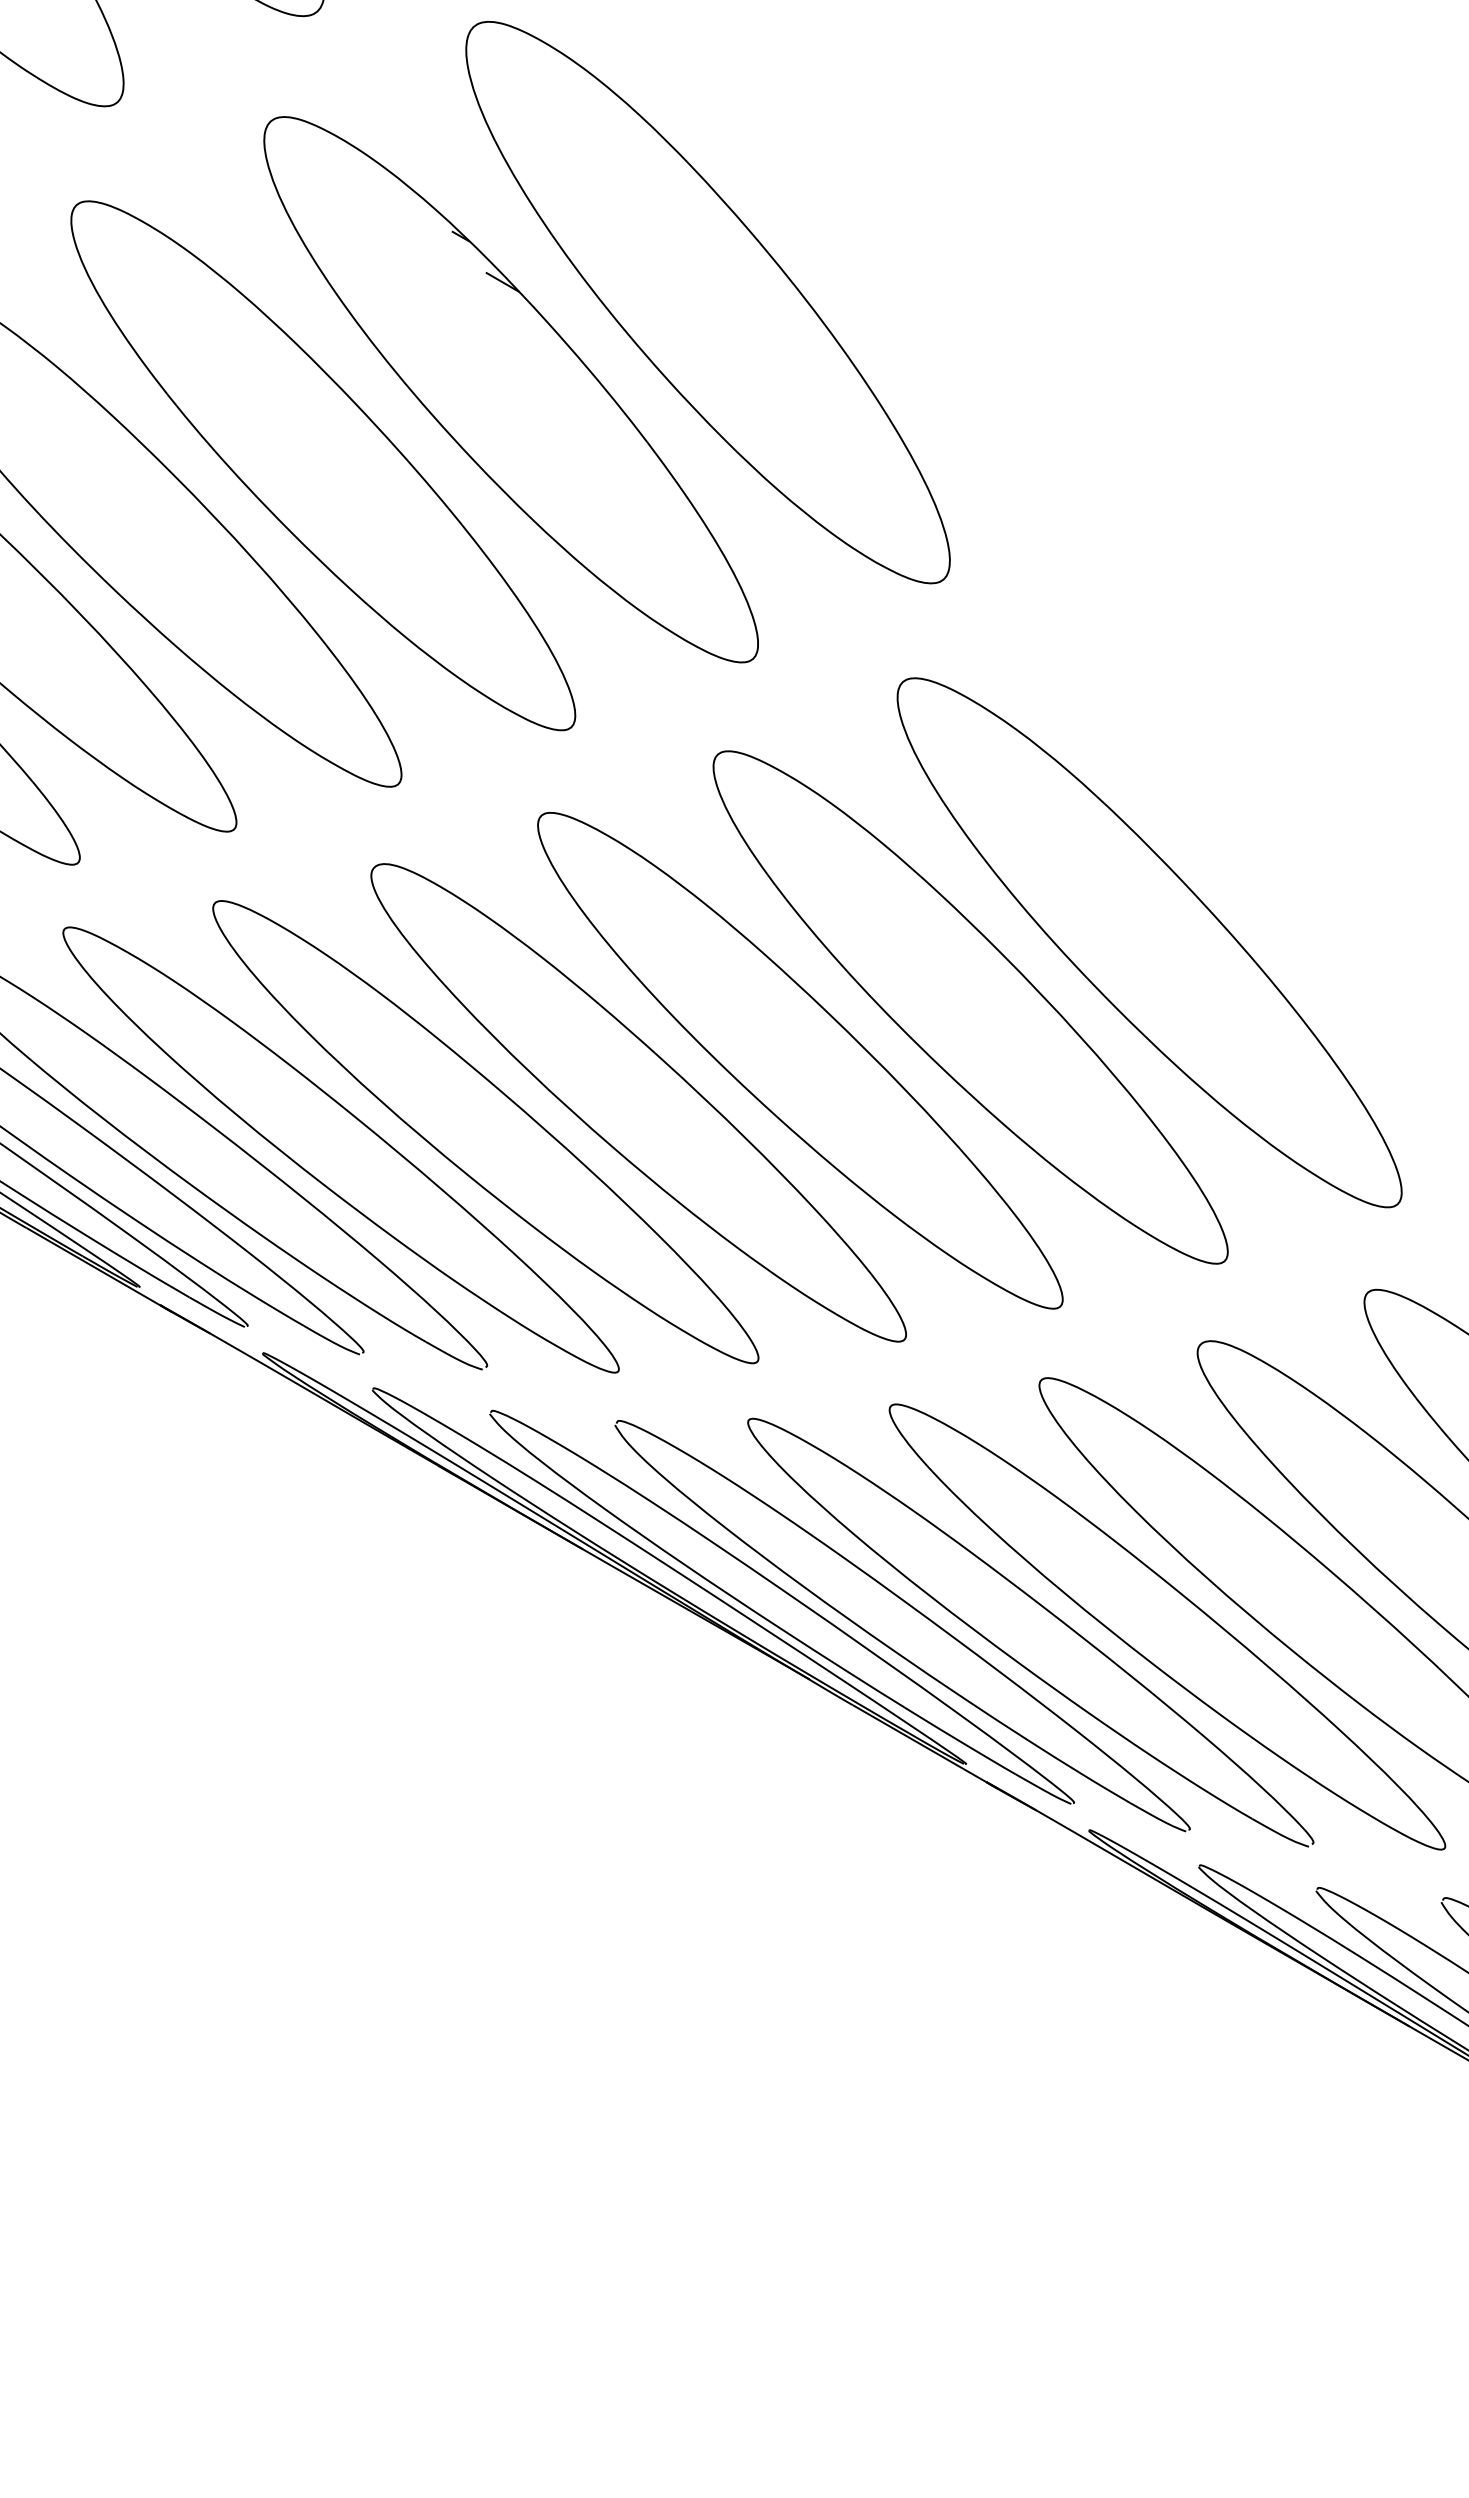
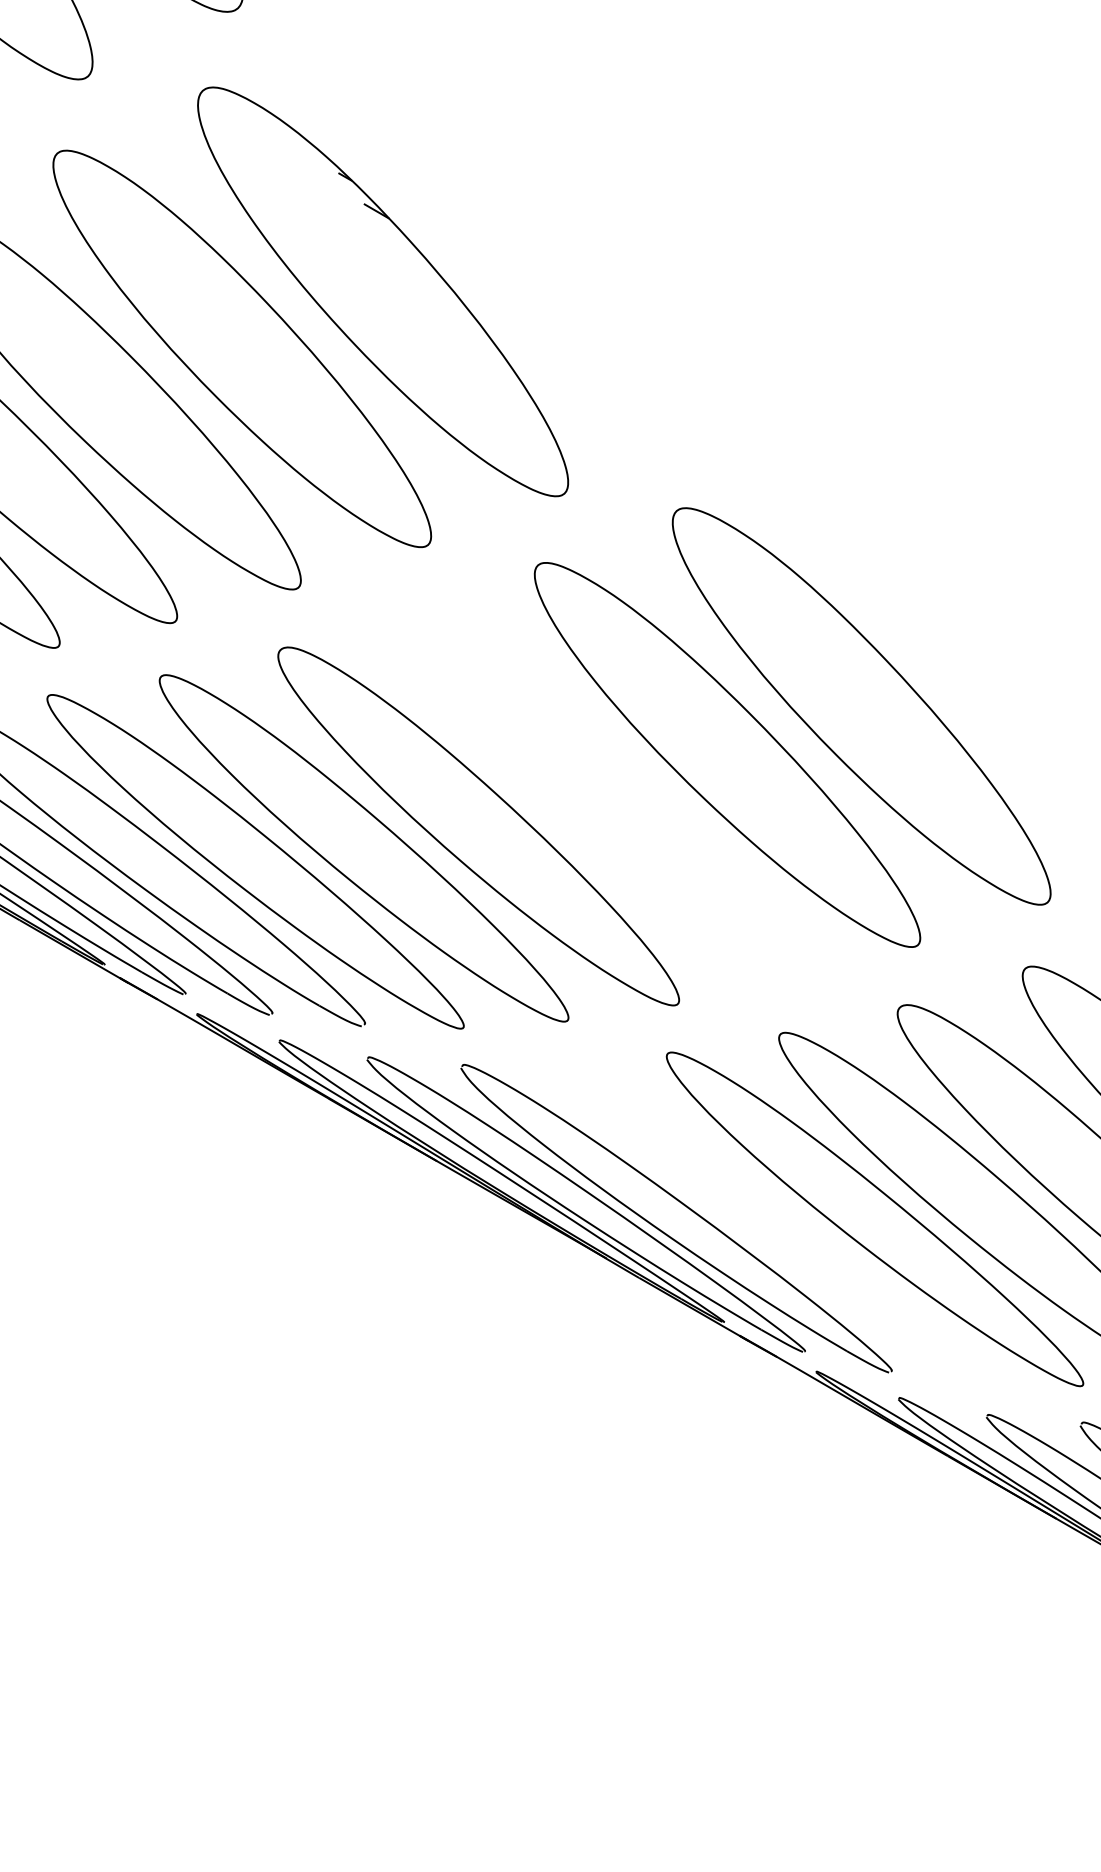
part: (707, 302) -> (530, 226), removed
part: (800, 1060) -> (599, 794), removed
part: (1048, 1612) -> (785, 1208), removed

